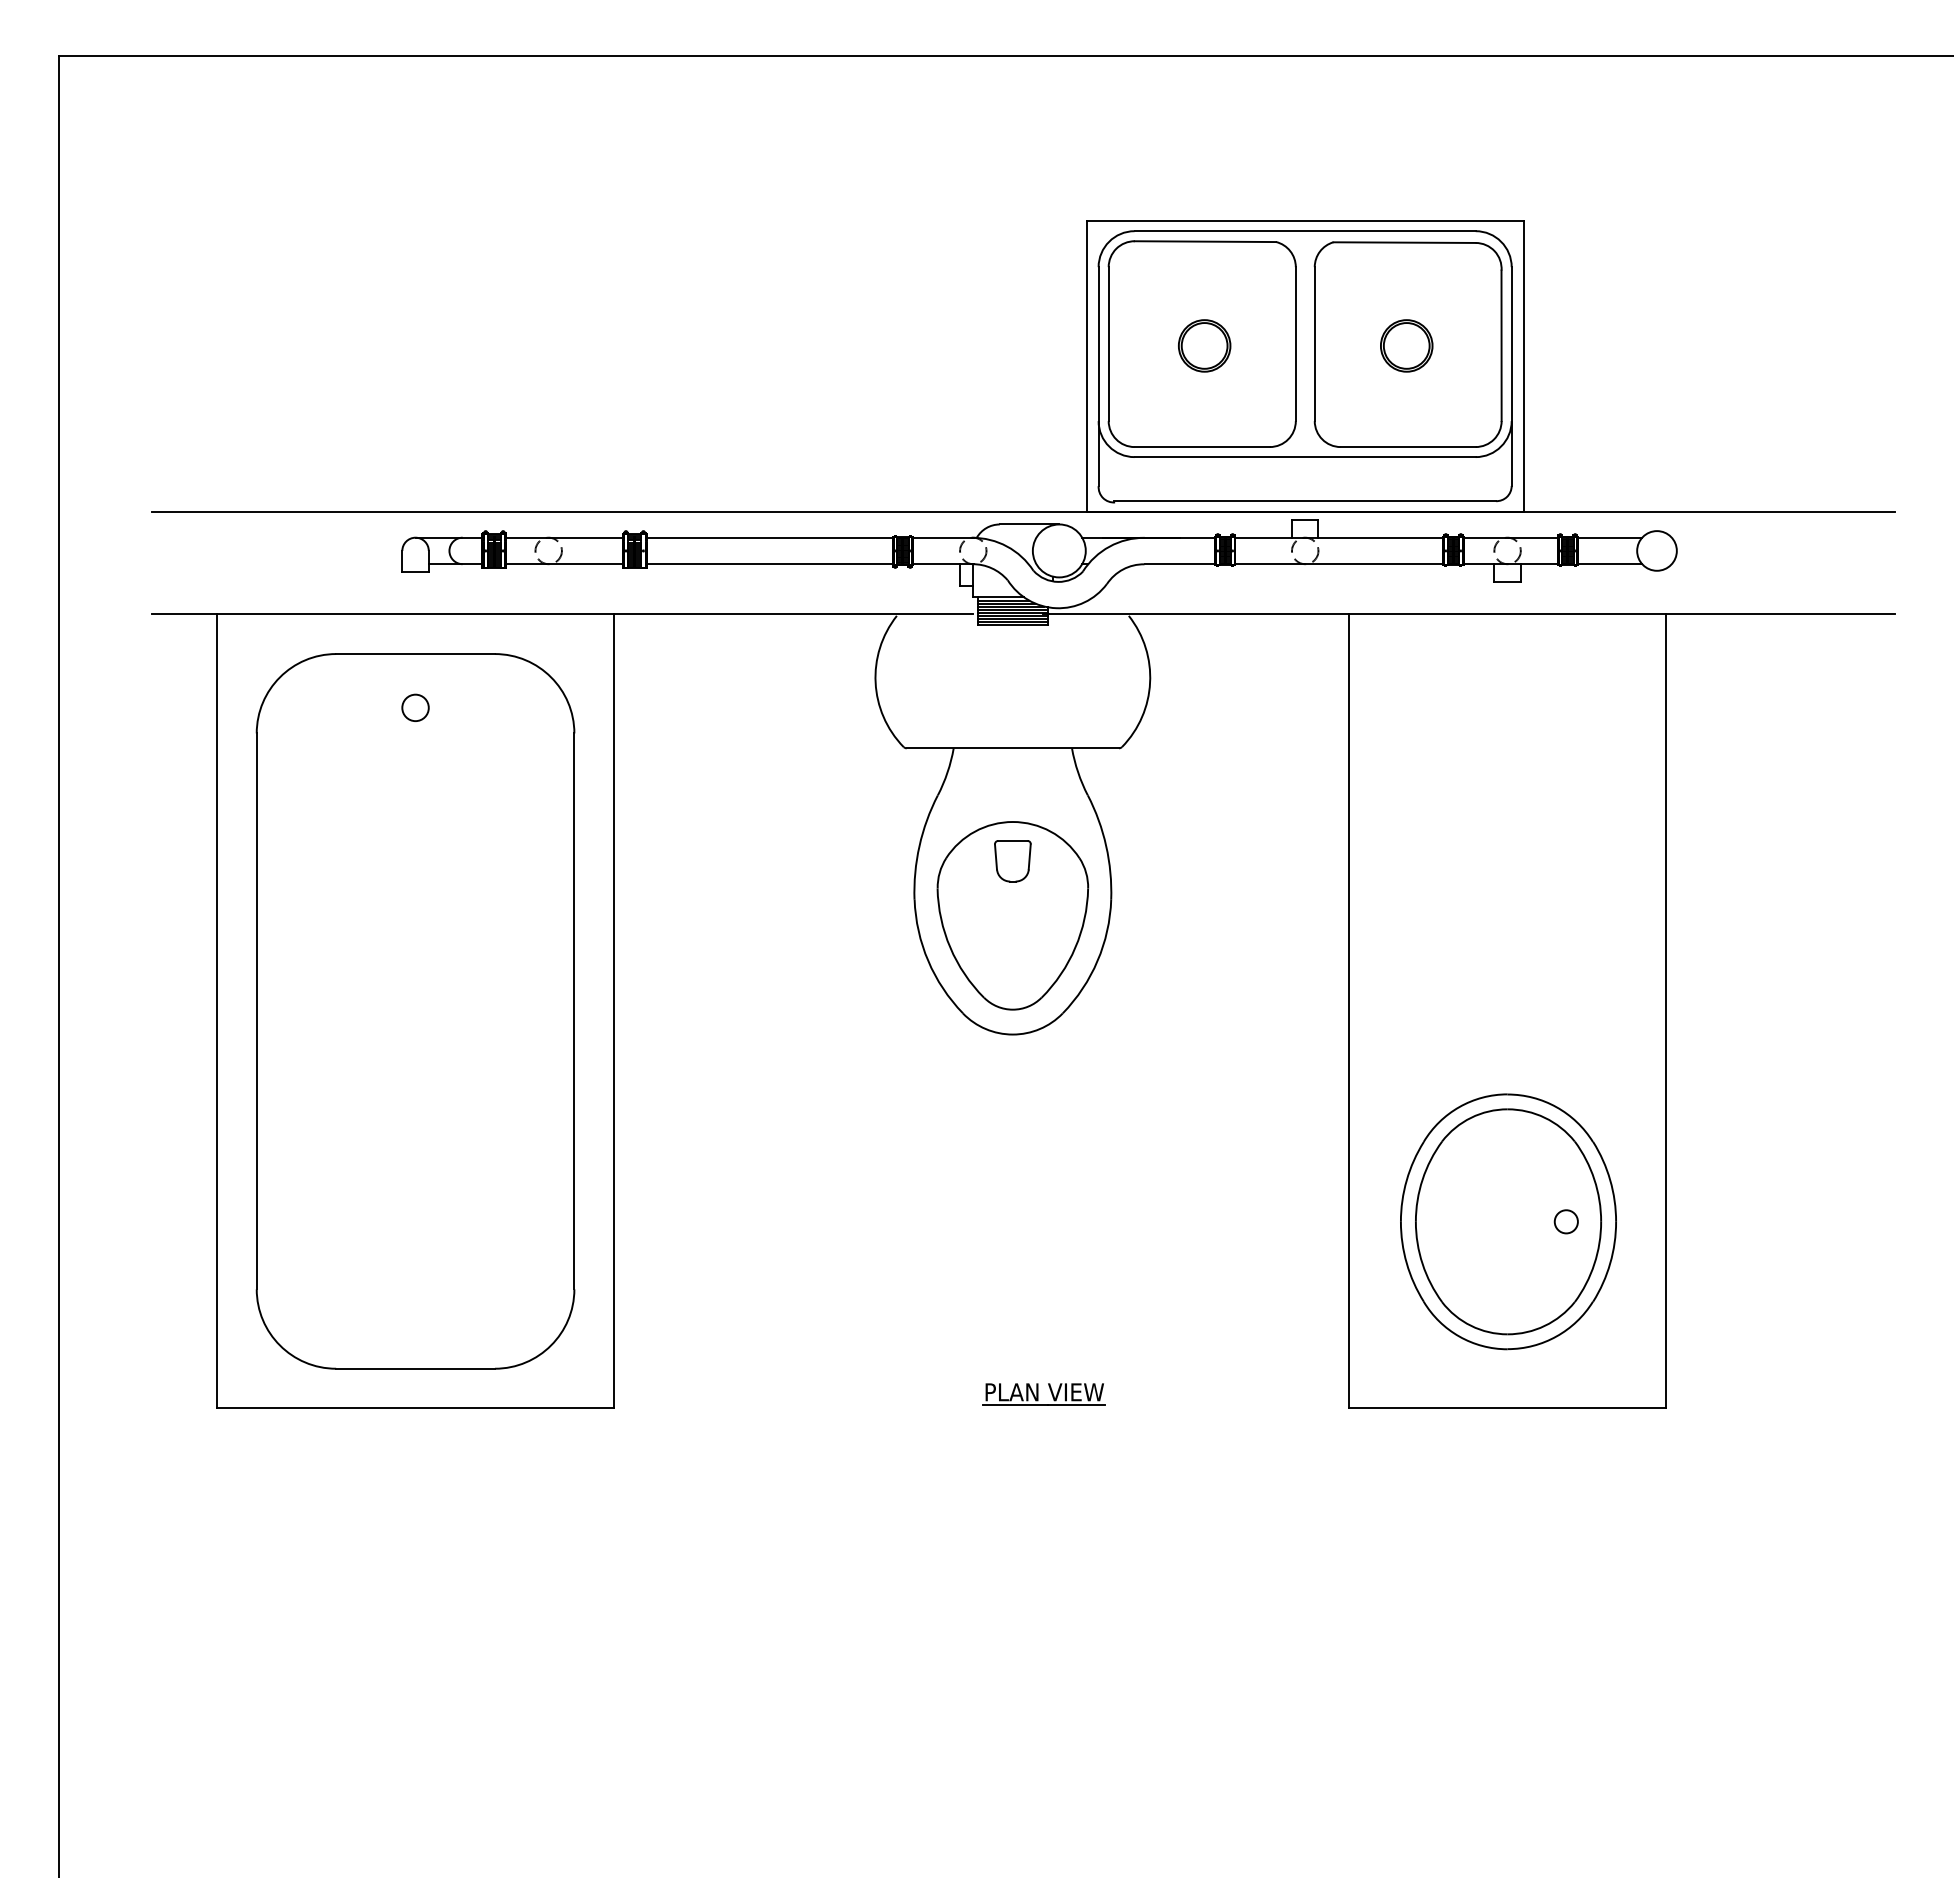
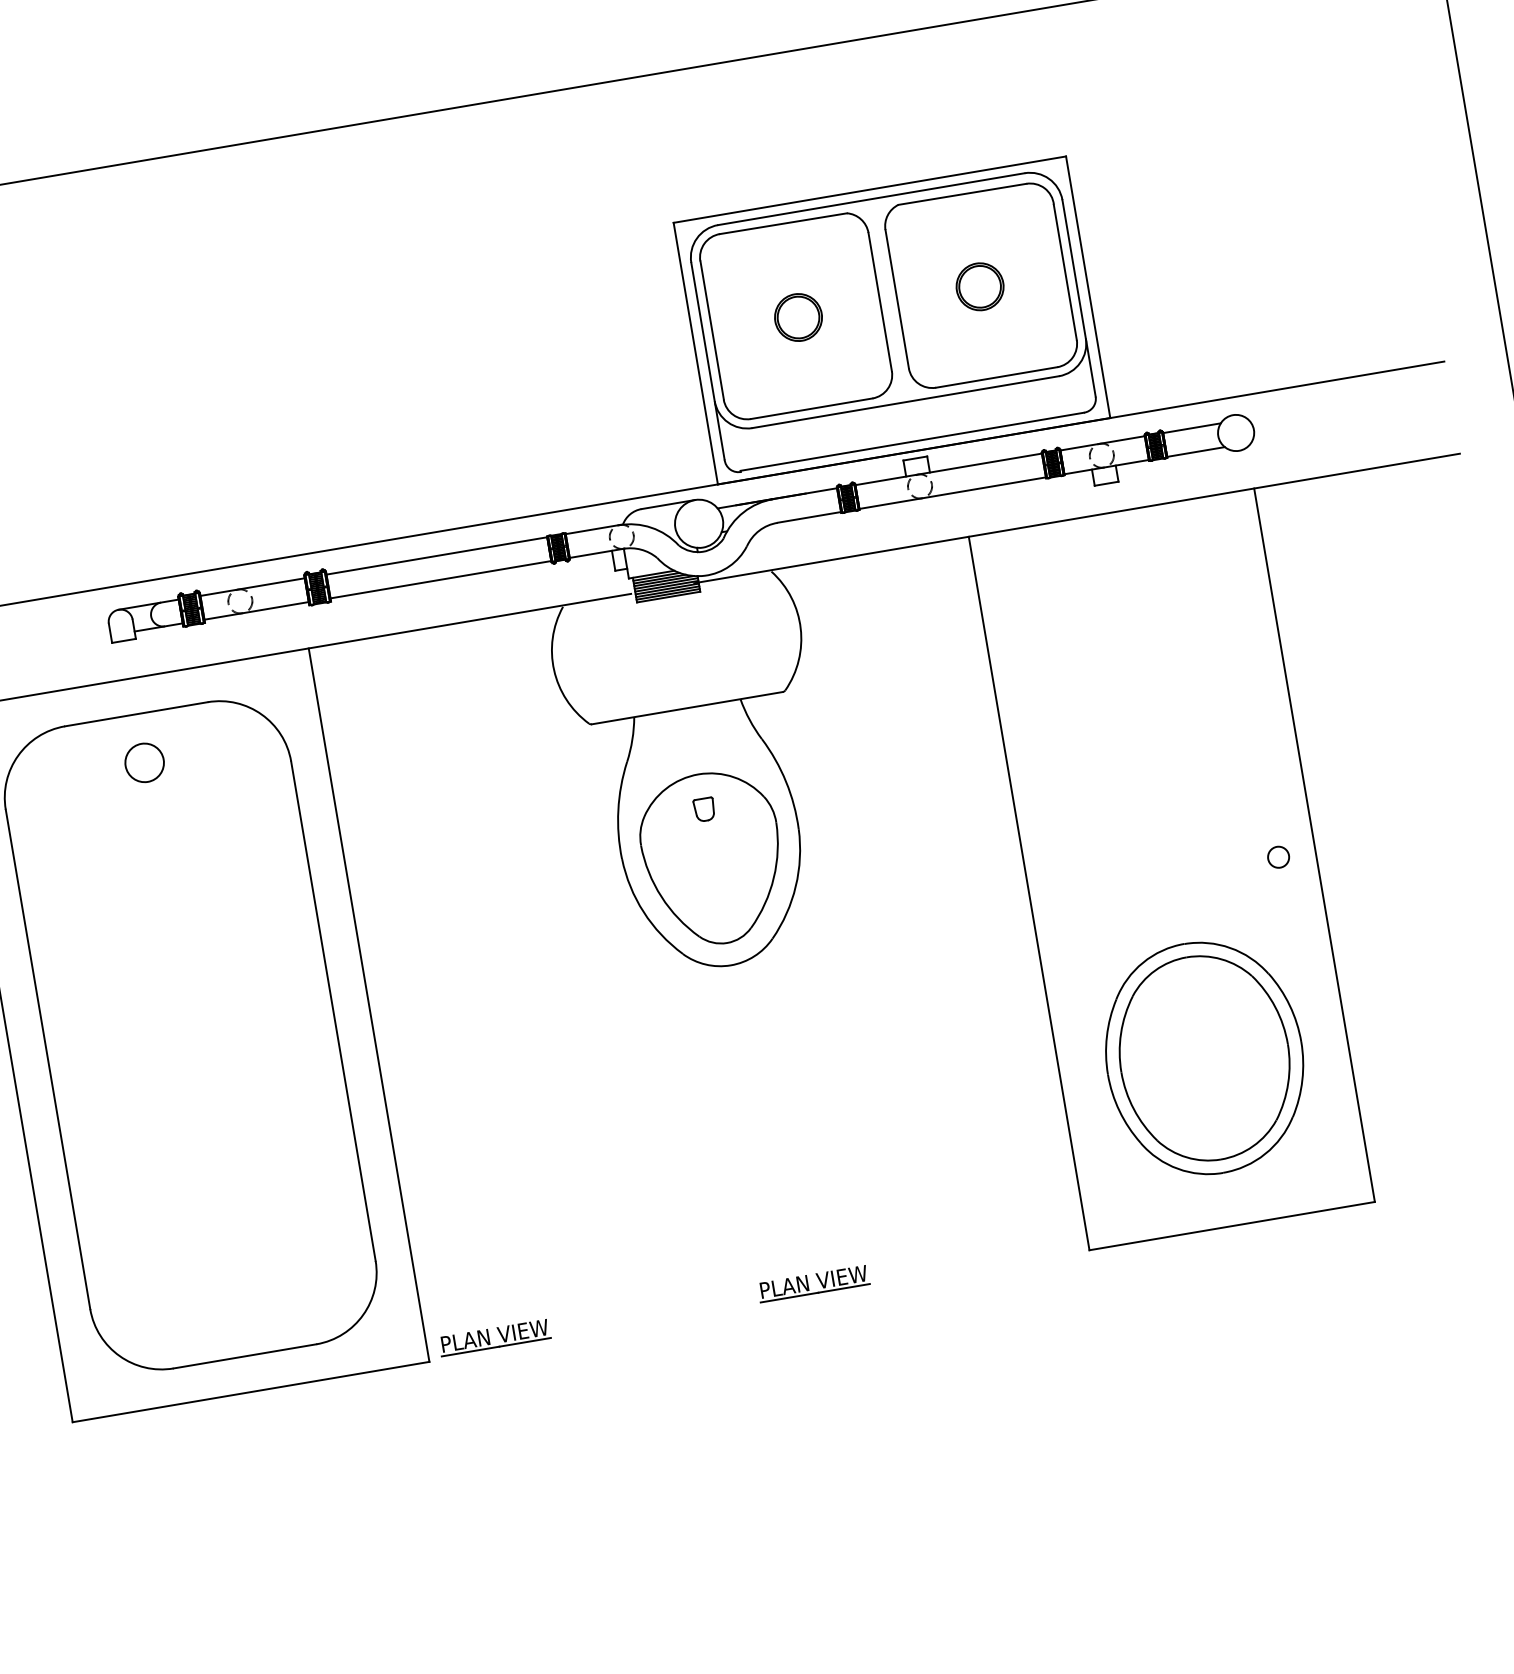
circle: (415, 707) -> (144, 762), size x1.6
part: (1012, 861) -> (704, 809), size x0.6
circle: (1565, 1221) -> (1277, 857), moved
part: (688, 1394) -> (494, 1338), added

